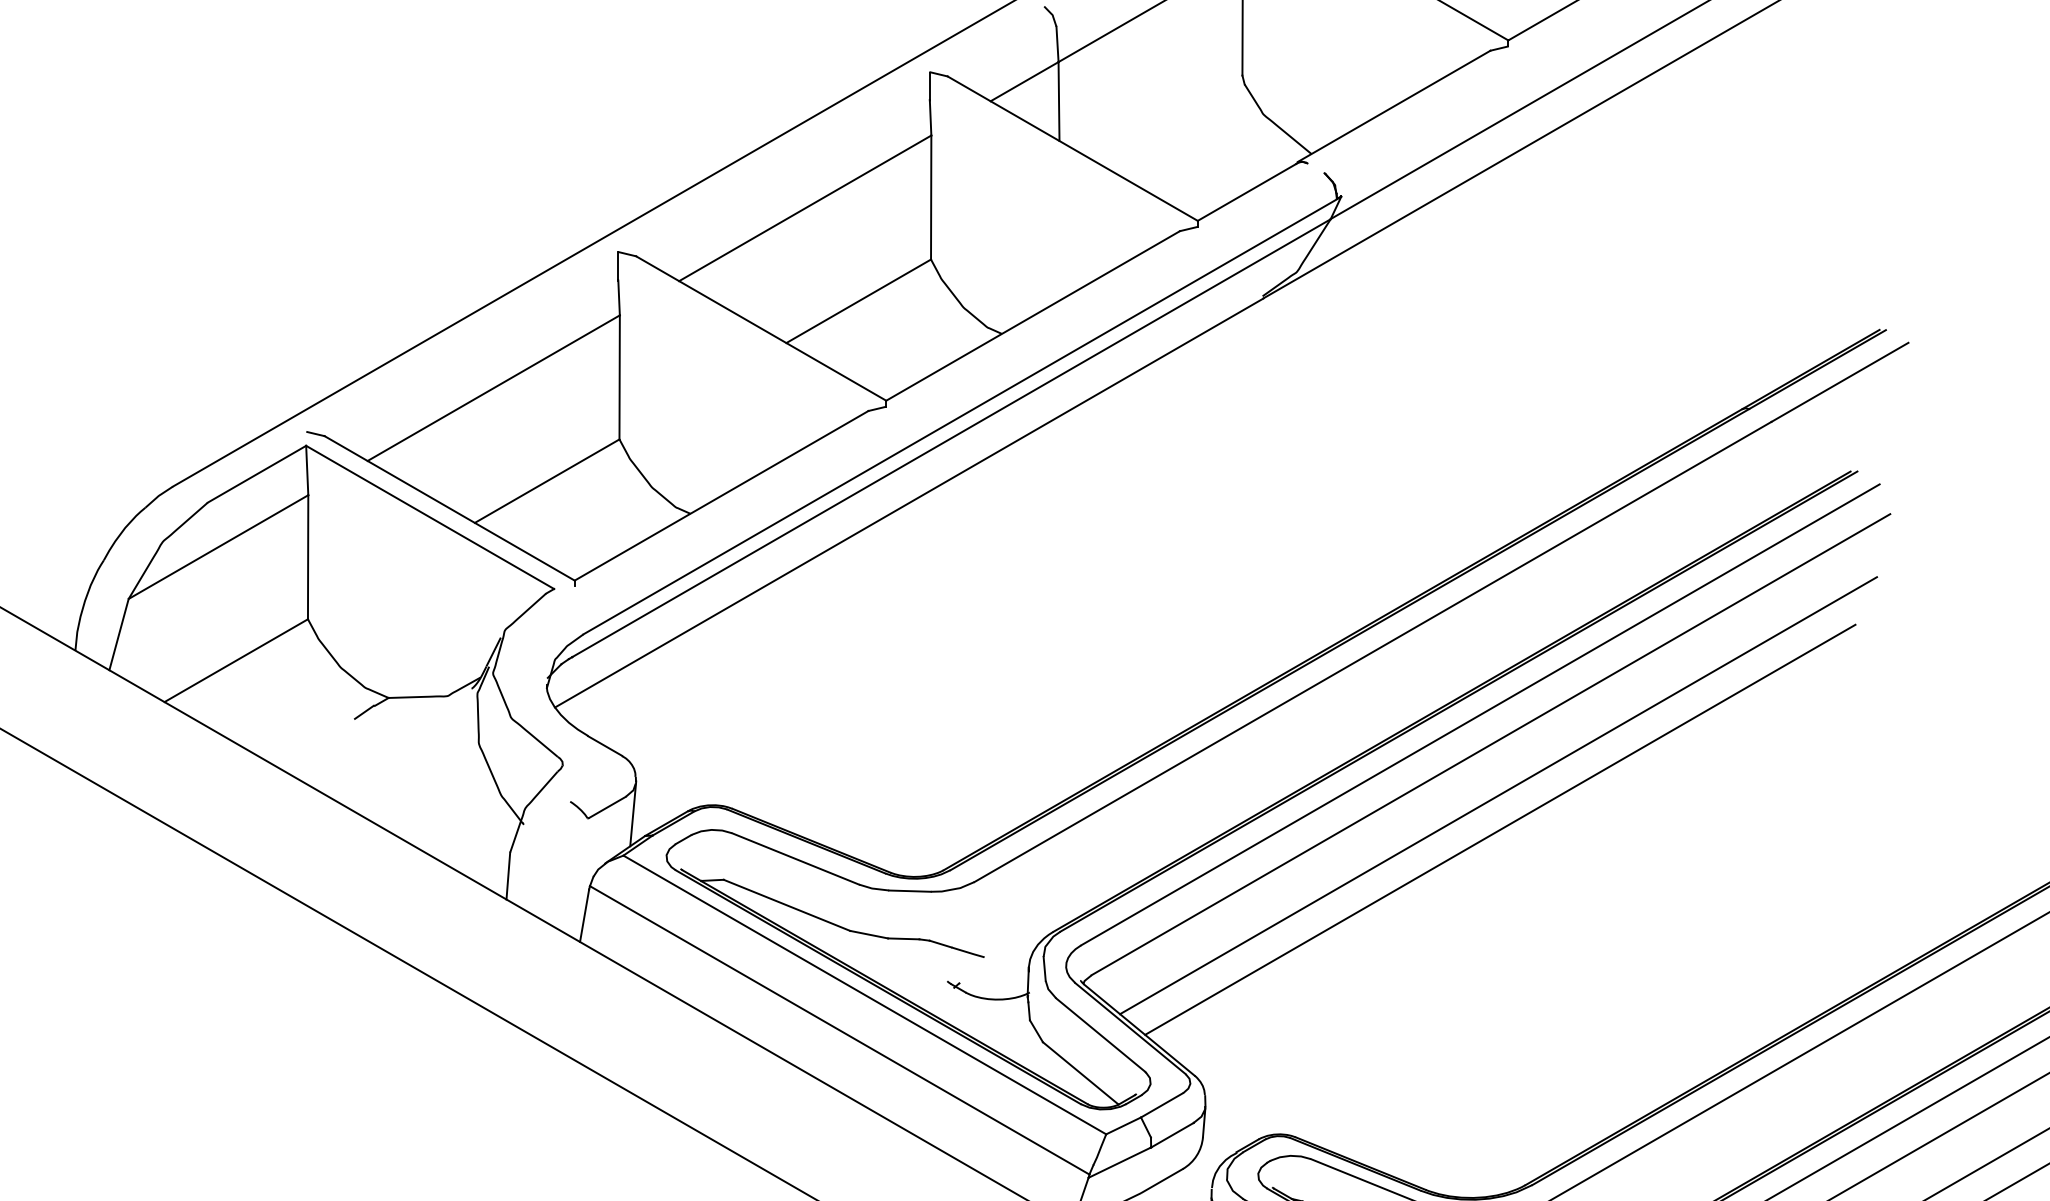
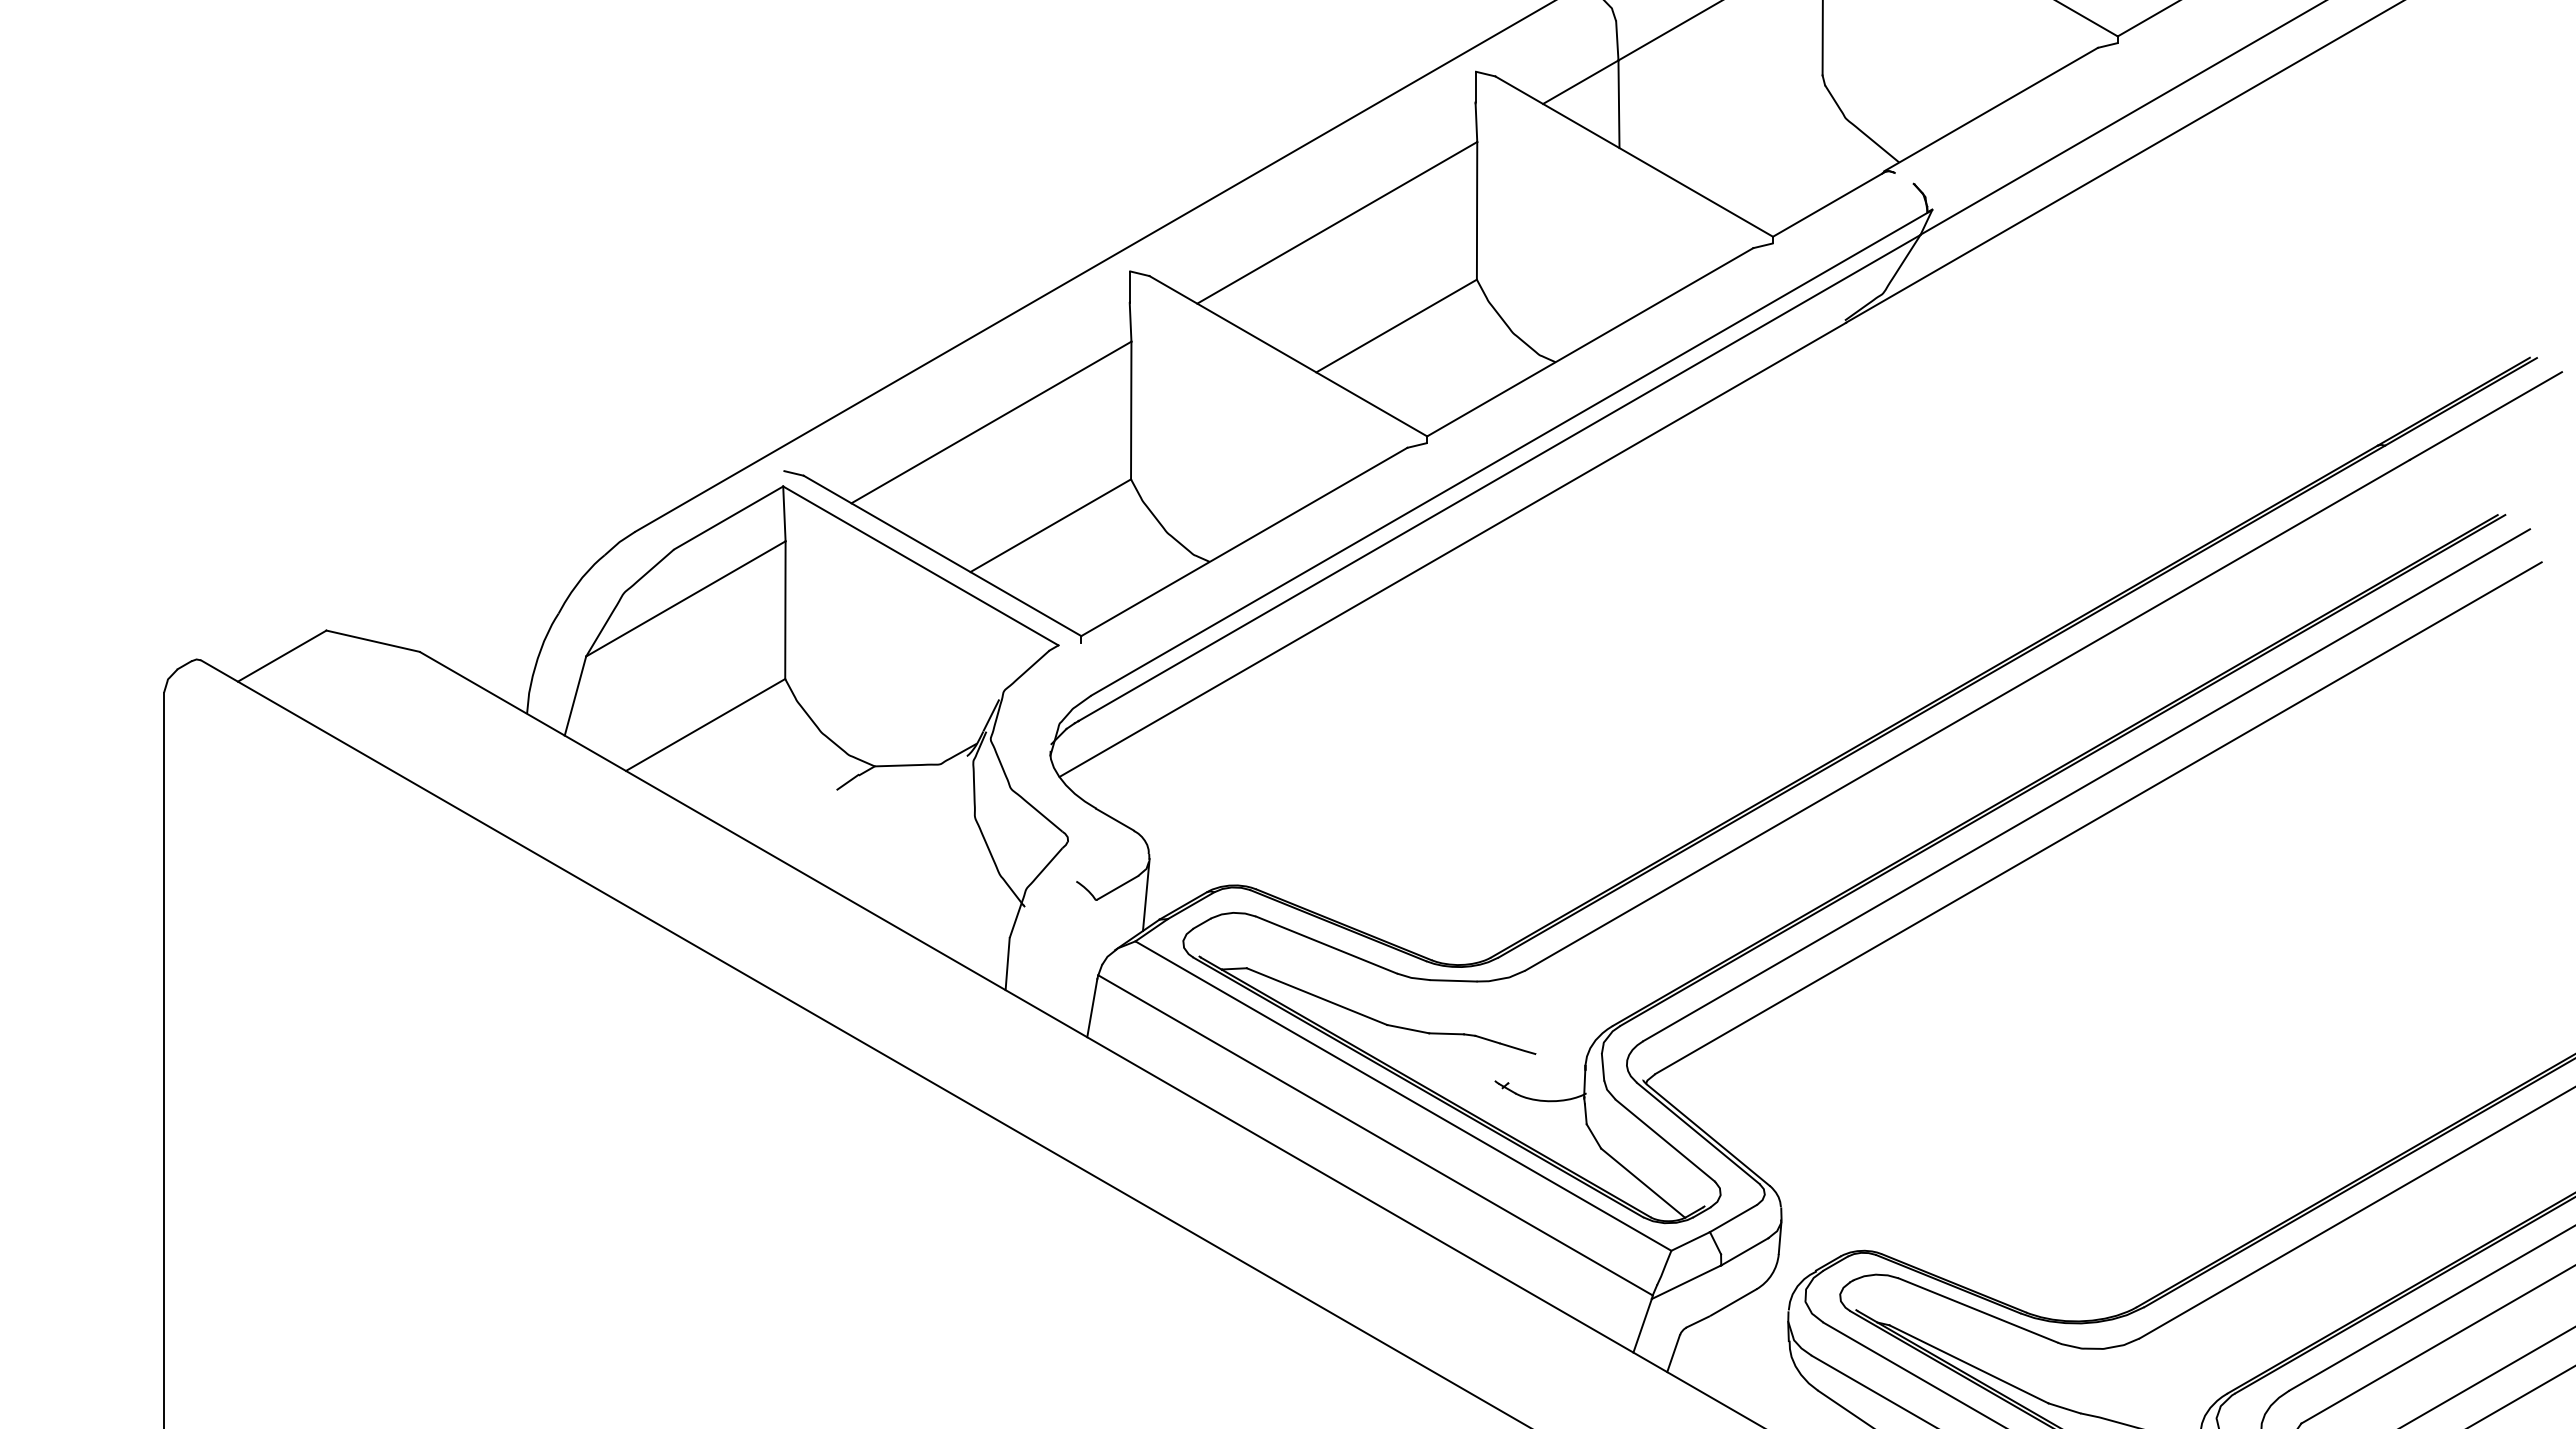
line: (1498, 795) -> (2106, 874), removed
line: (1499, 829) -> (2108, 912), removed

